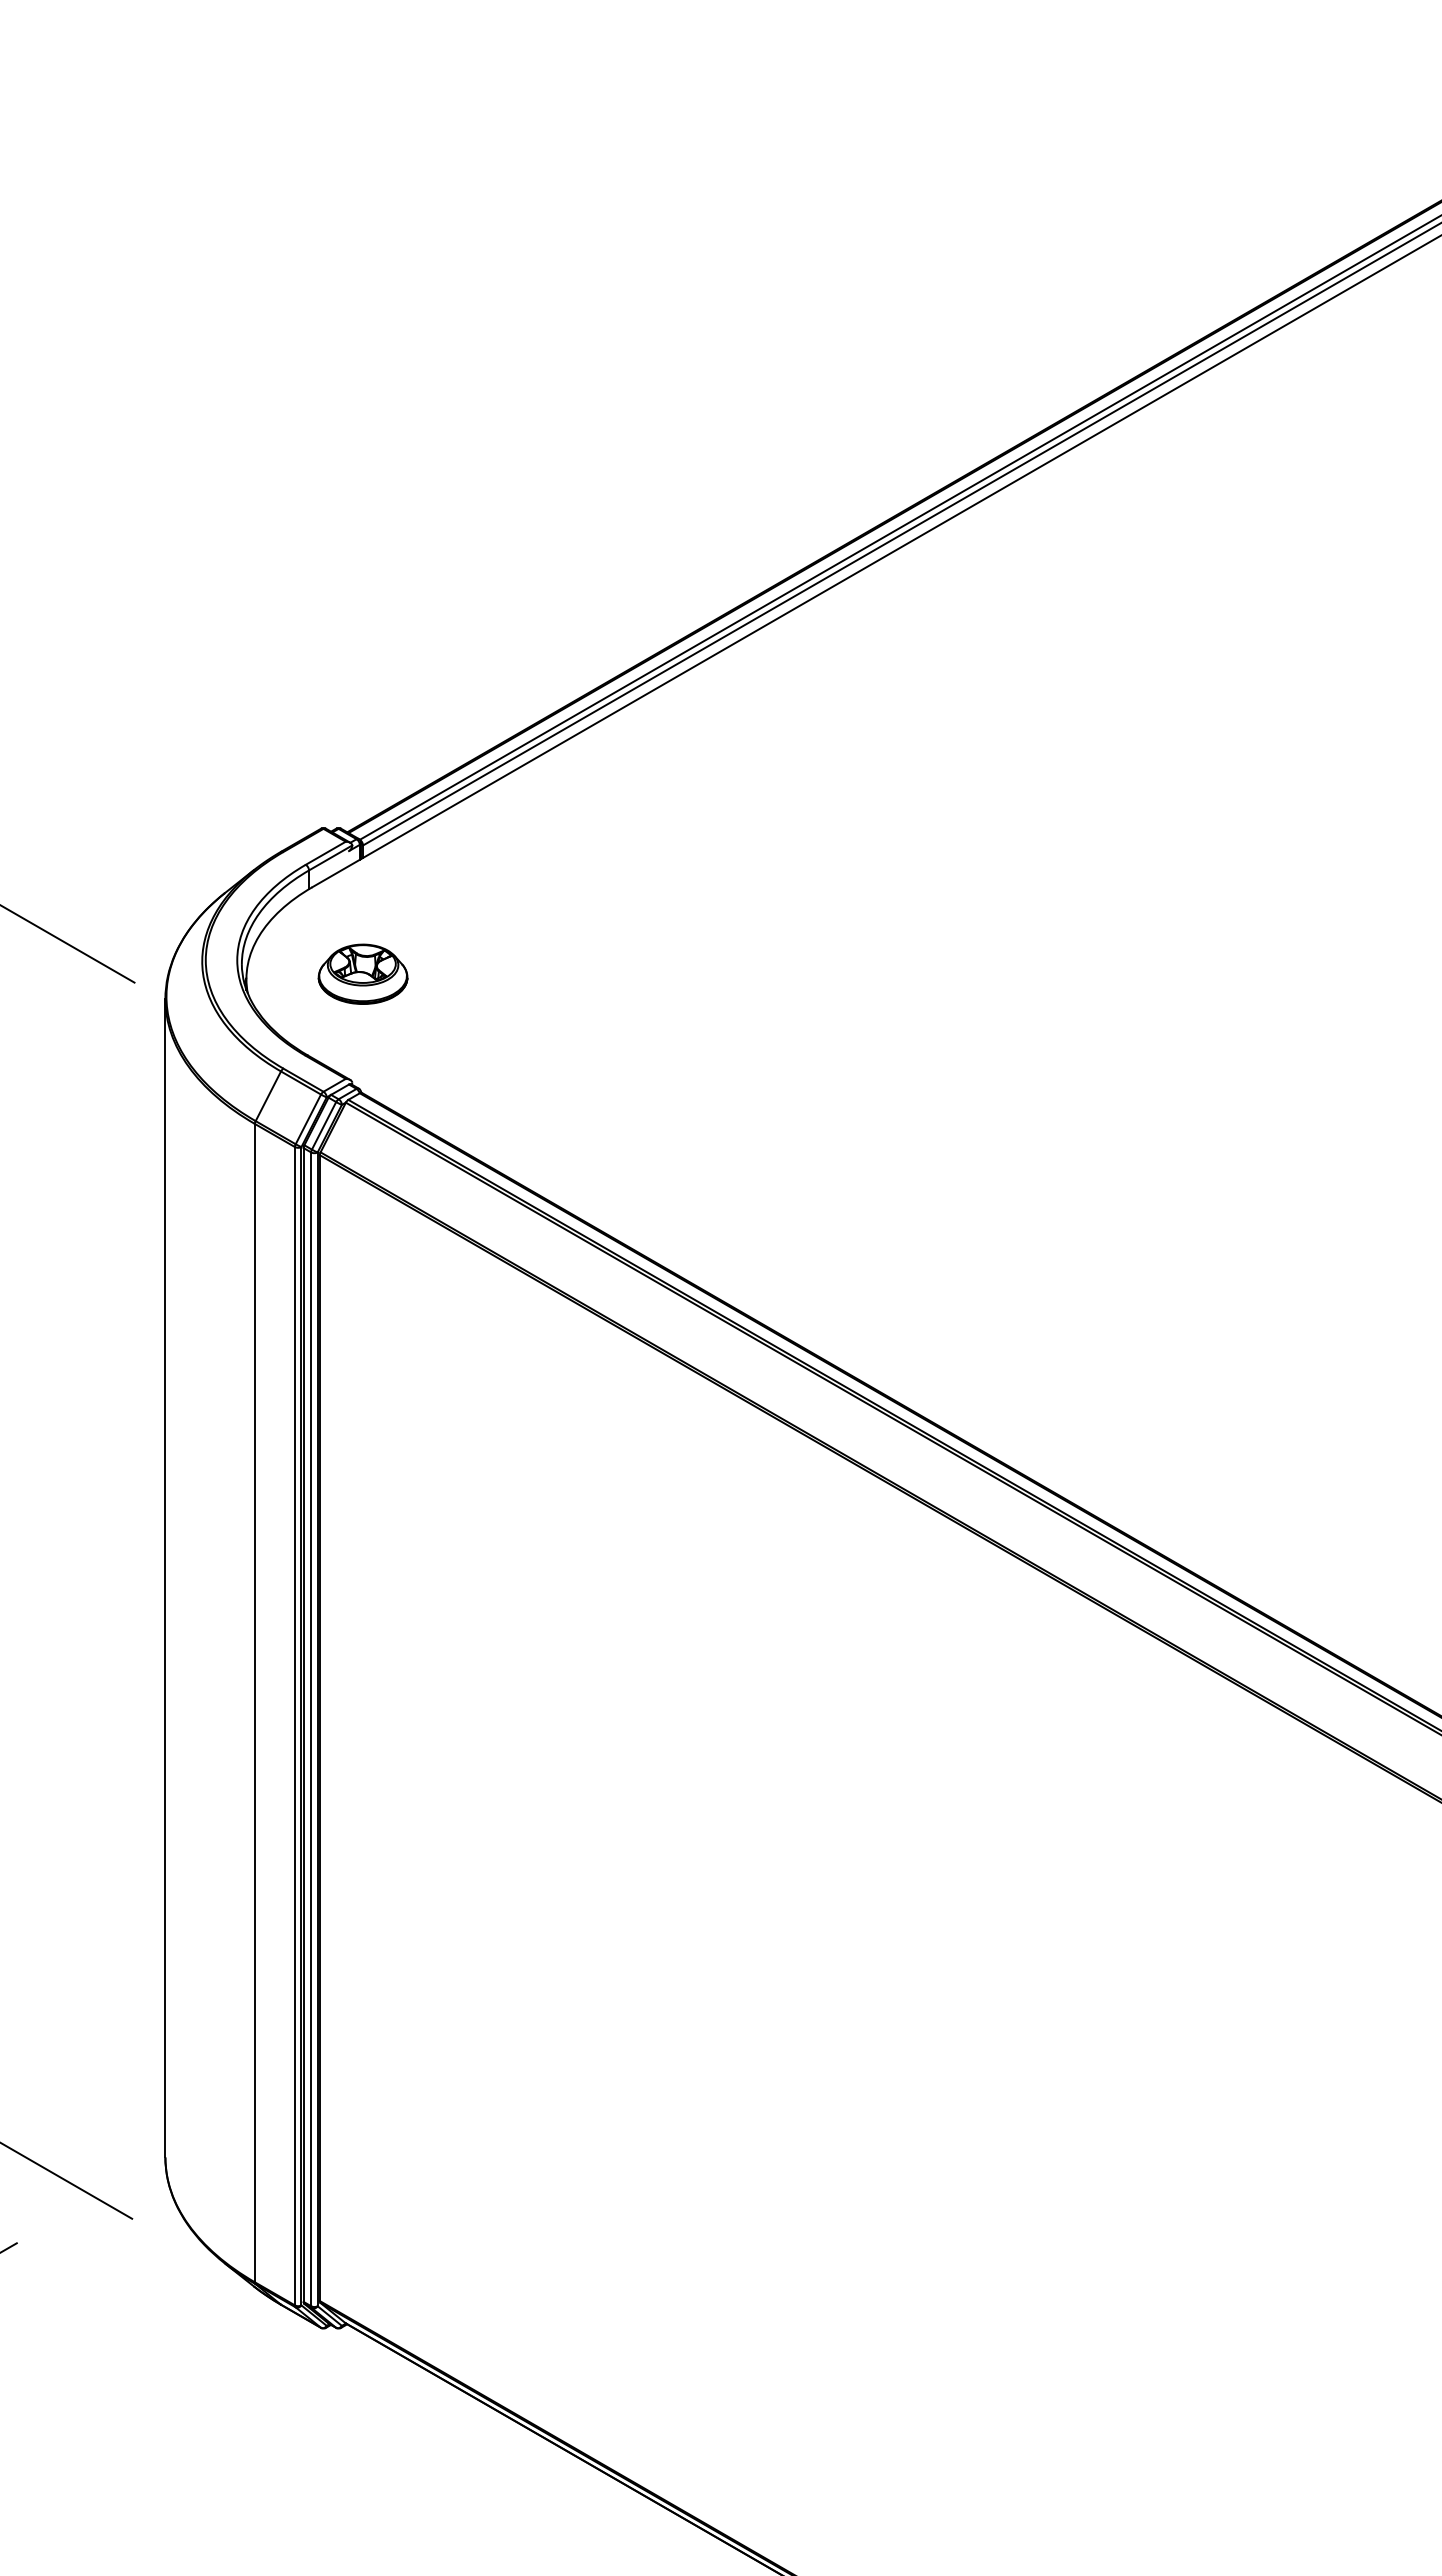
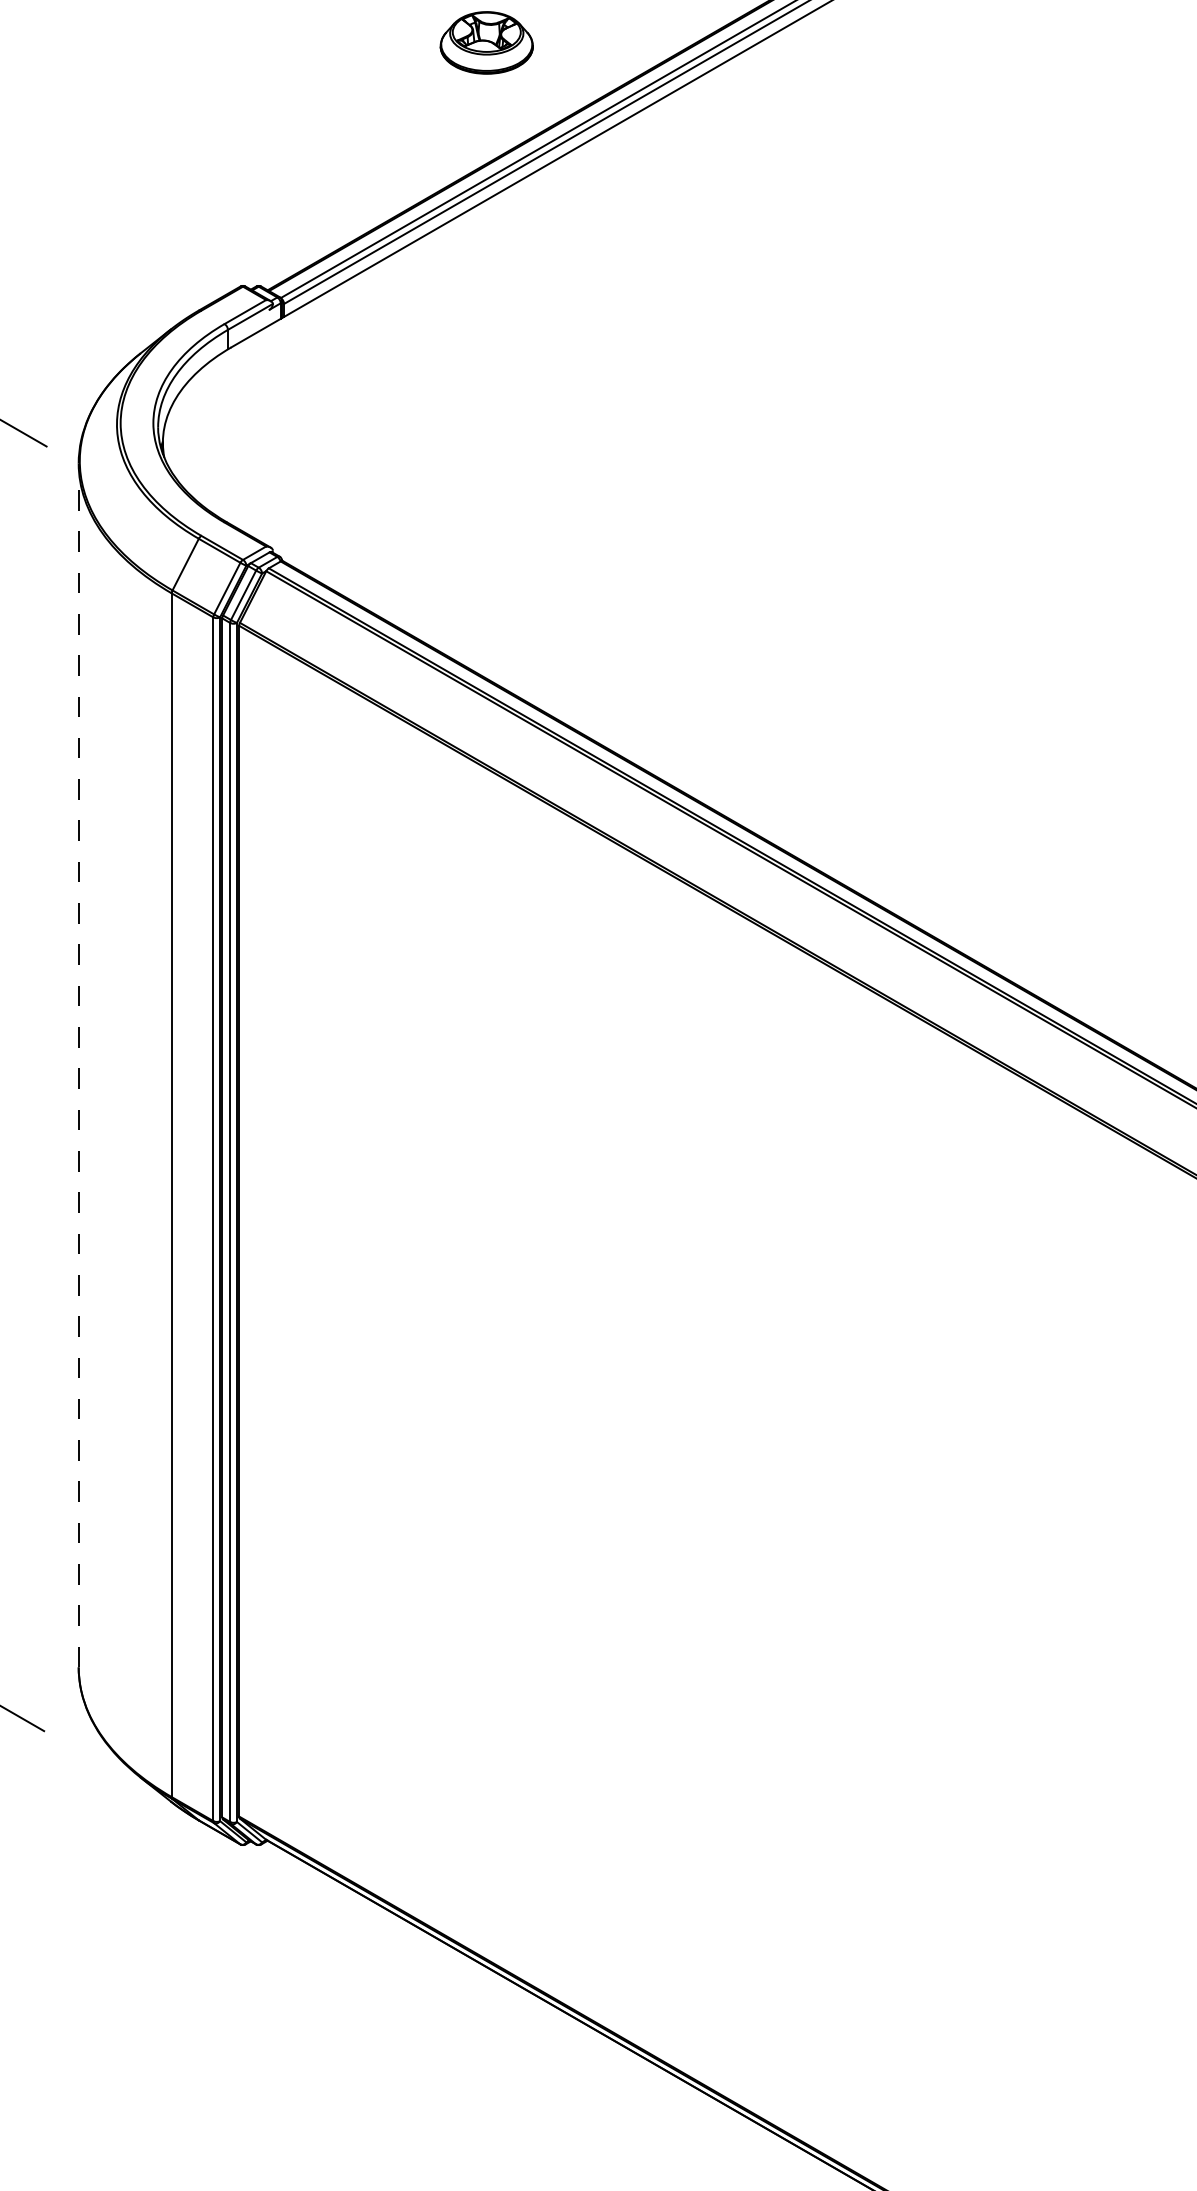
part: (362, 973) -> (486, 42), moved
line: (165, 1577) -> (78, 1064), solid -> dashed

